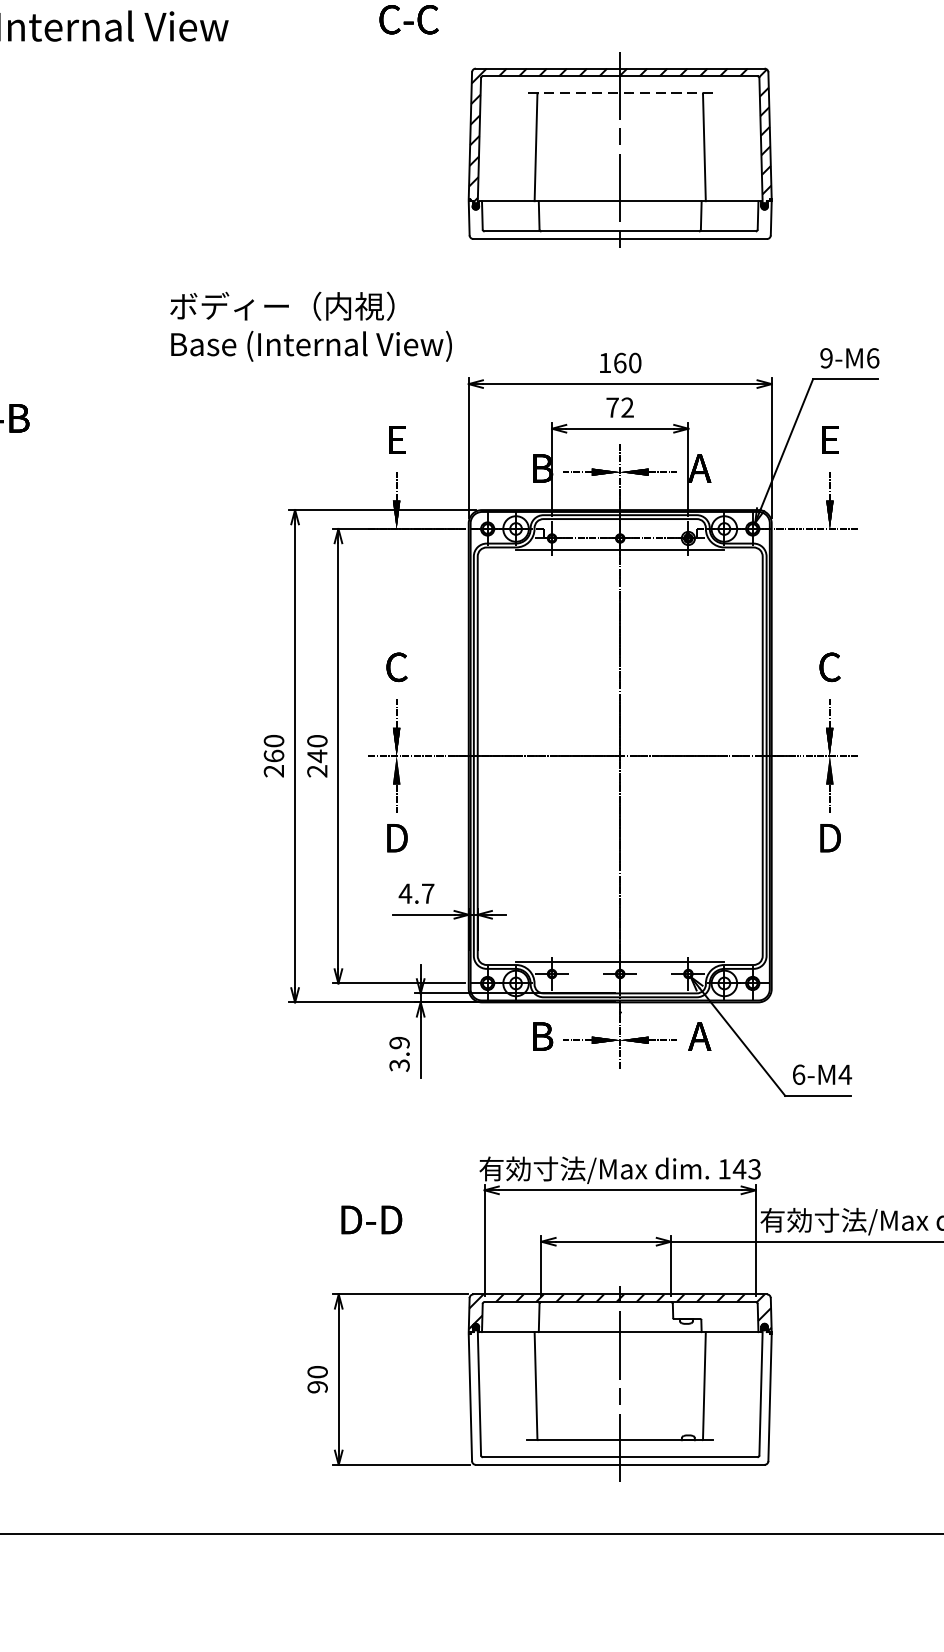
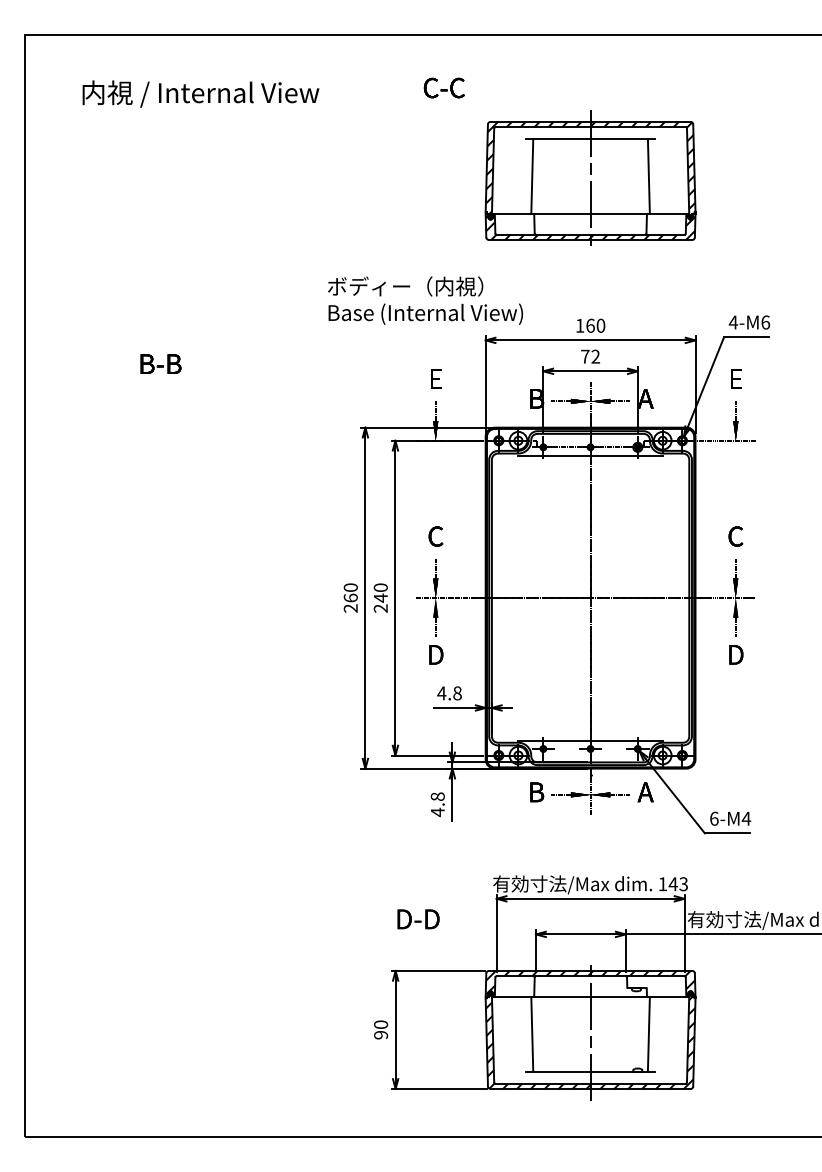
line: (620, 92) -> (590, 138), dashed -> solid
hatch: (620, 221) -> (590, 227), added
text: (311, 326) -> (425, 300), moved
text: (826, 358) -> (733, 322), 9-M6 -> 4-M6
text: (428, 893) -> (457, 693), 4.7 -> 4.8
text: (399, 1054) -> (437, 804), 3.9 -> 4.8
hatch: (620, 1397) -> (590, 1042), added

